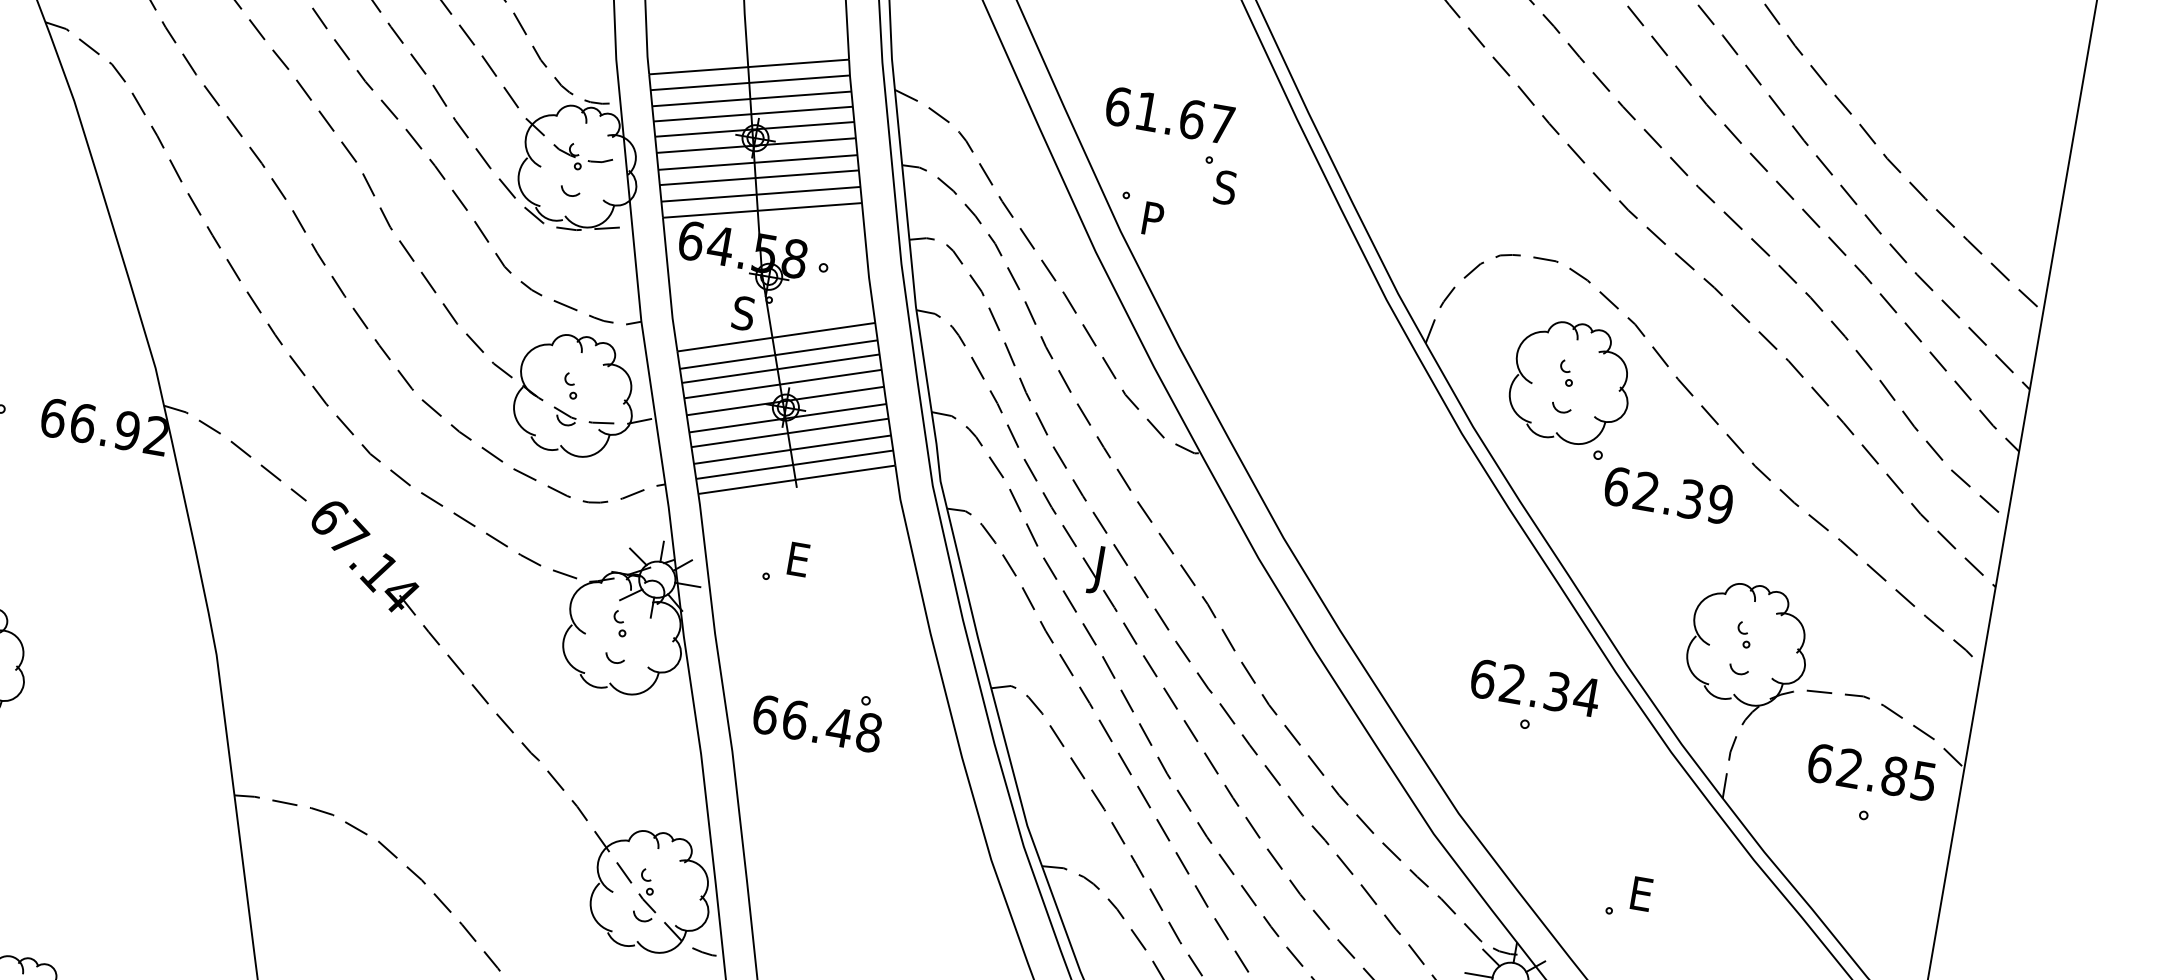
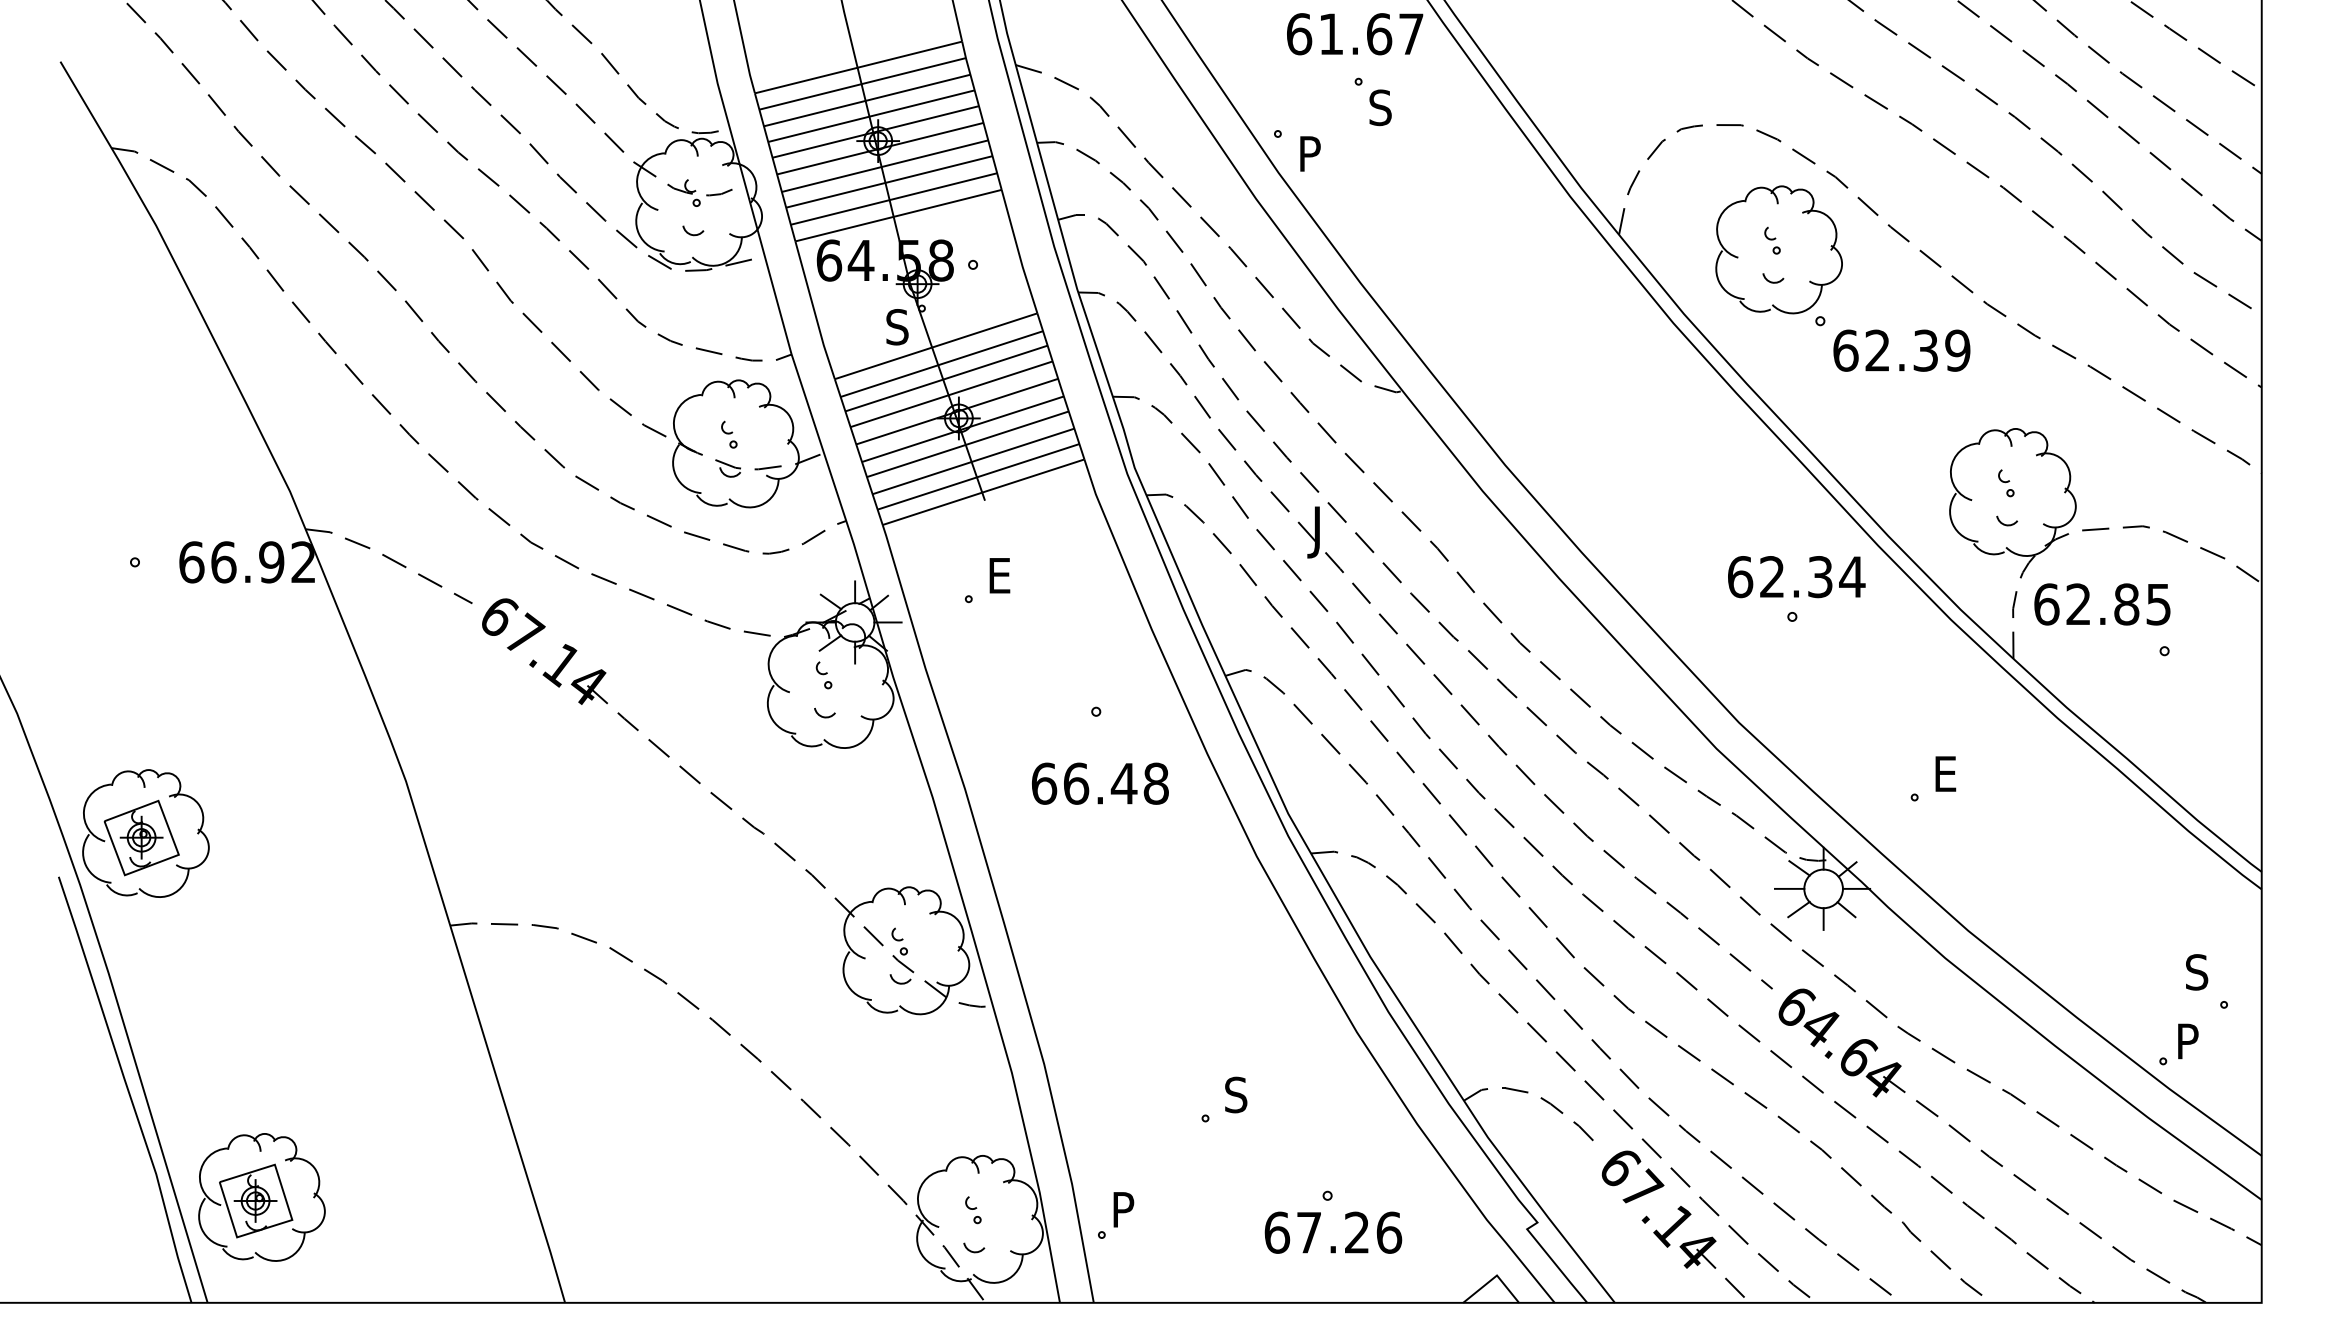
text: (1170, 115) -> (1355, 34), moved
text: (817, 723) -> (1100, 783), moved
text: (1872, 772) -> (2102, 604), moved

